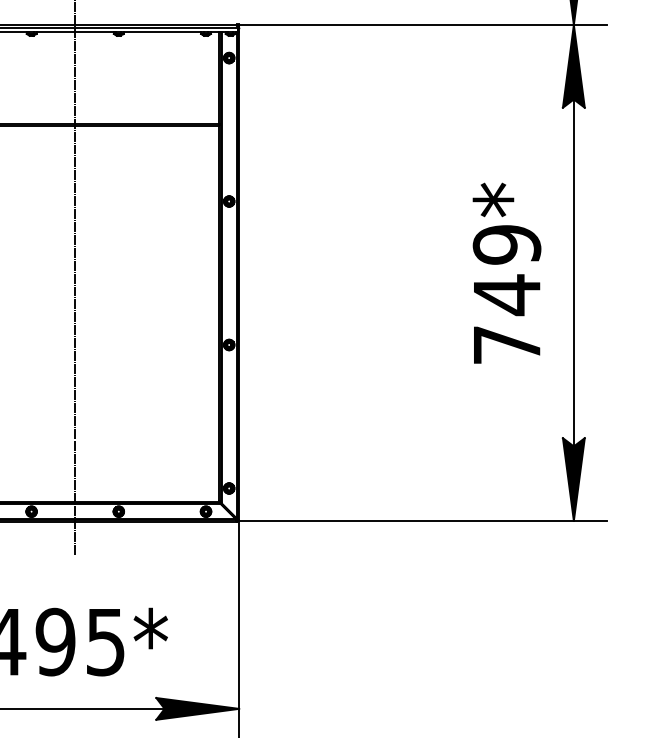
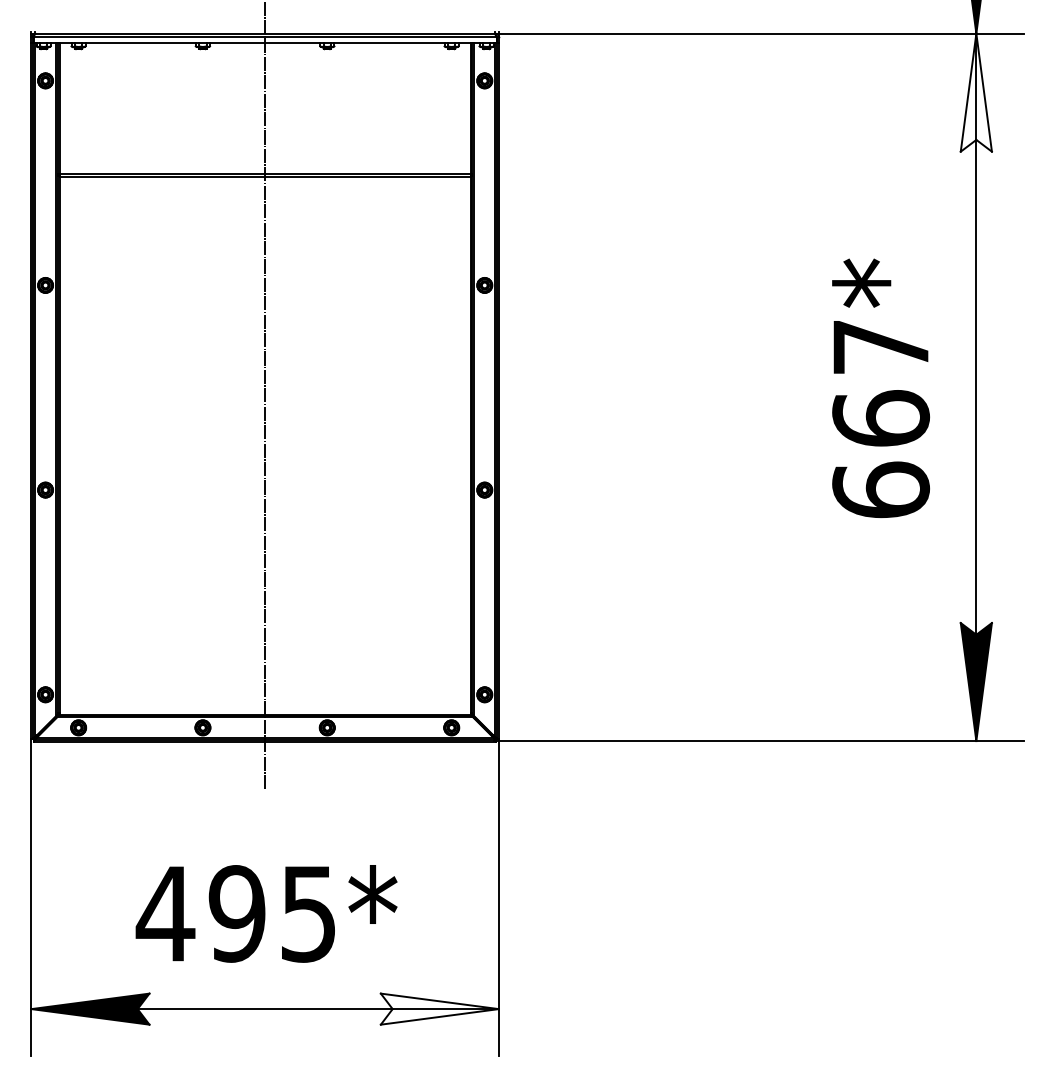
fill: (573, 66) -> (975, 92), removed
text: (507, 294) -> (881, 418), 749* -> 667*
fill: (197, 708) -> (439, 1008), removed

